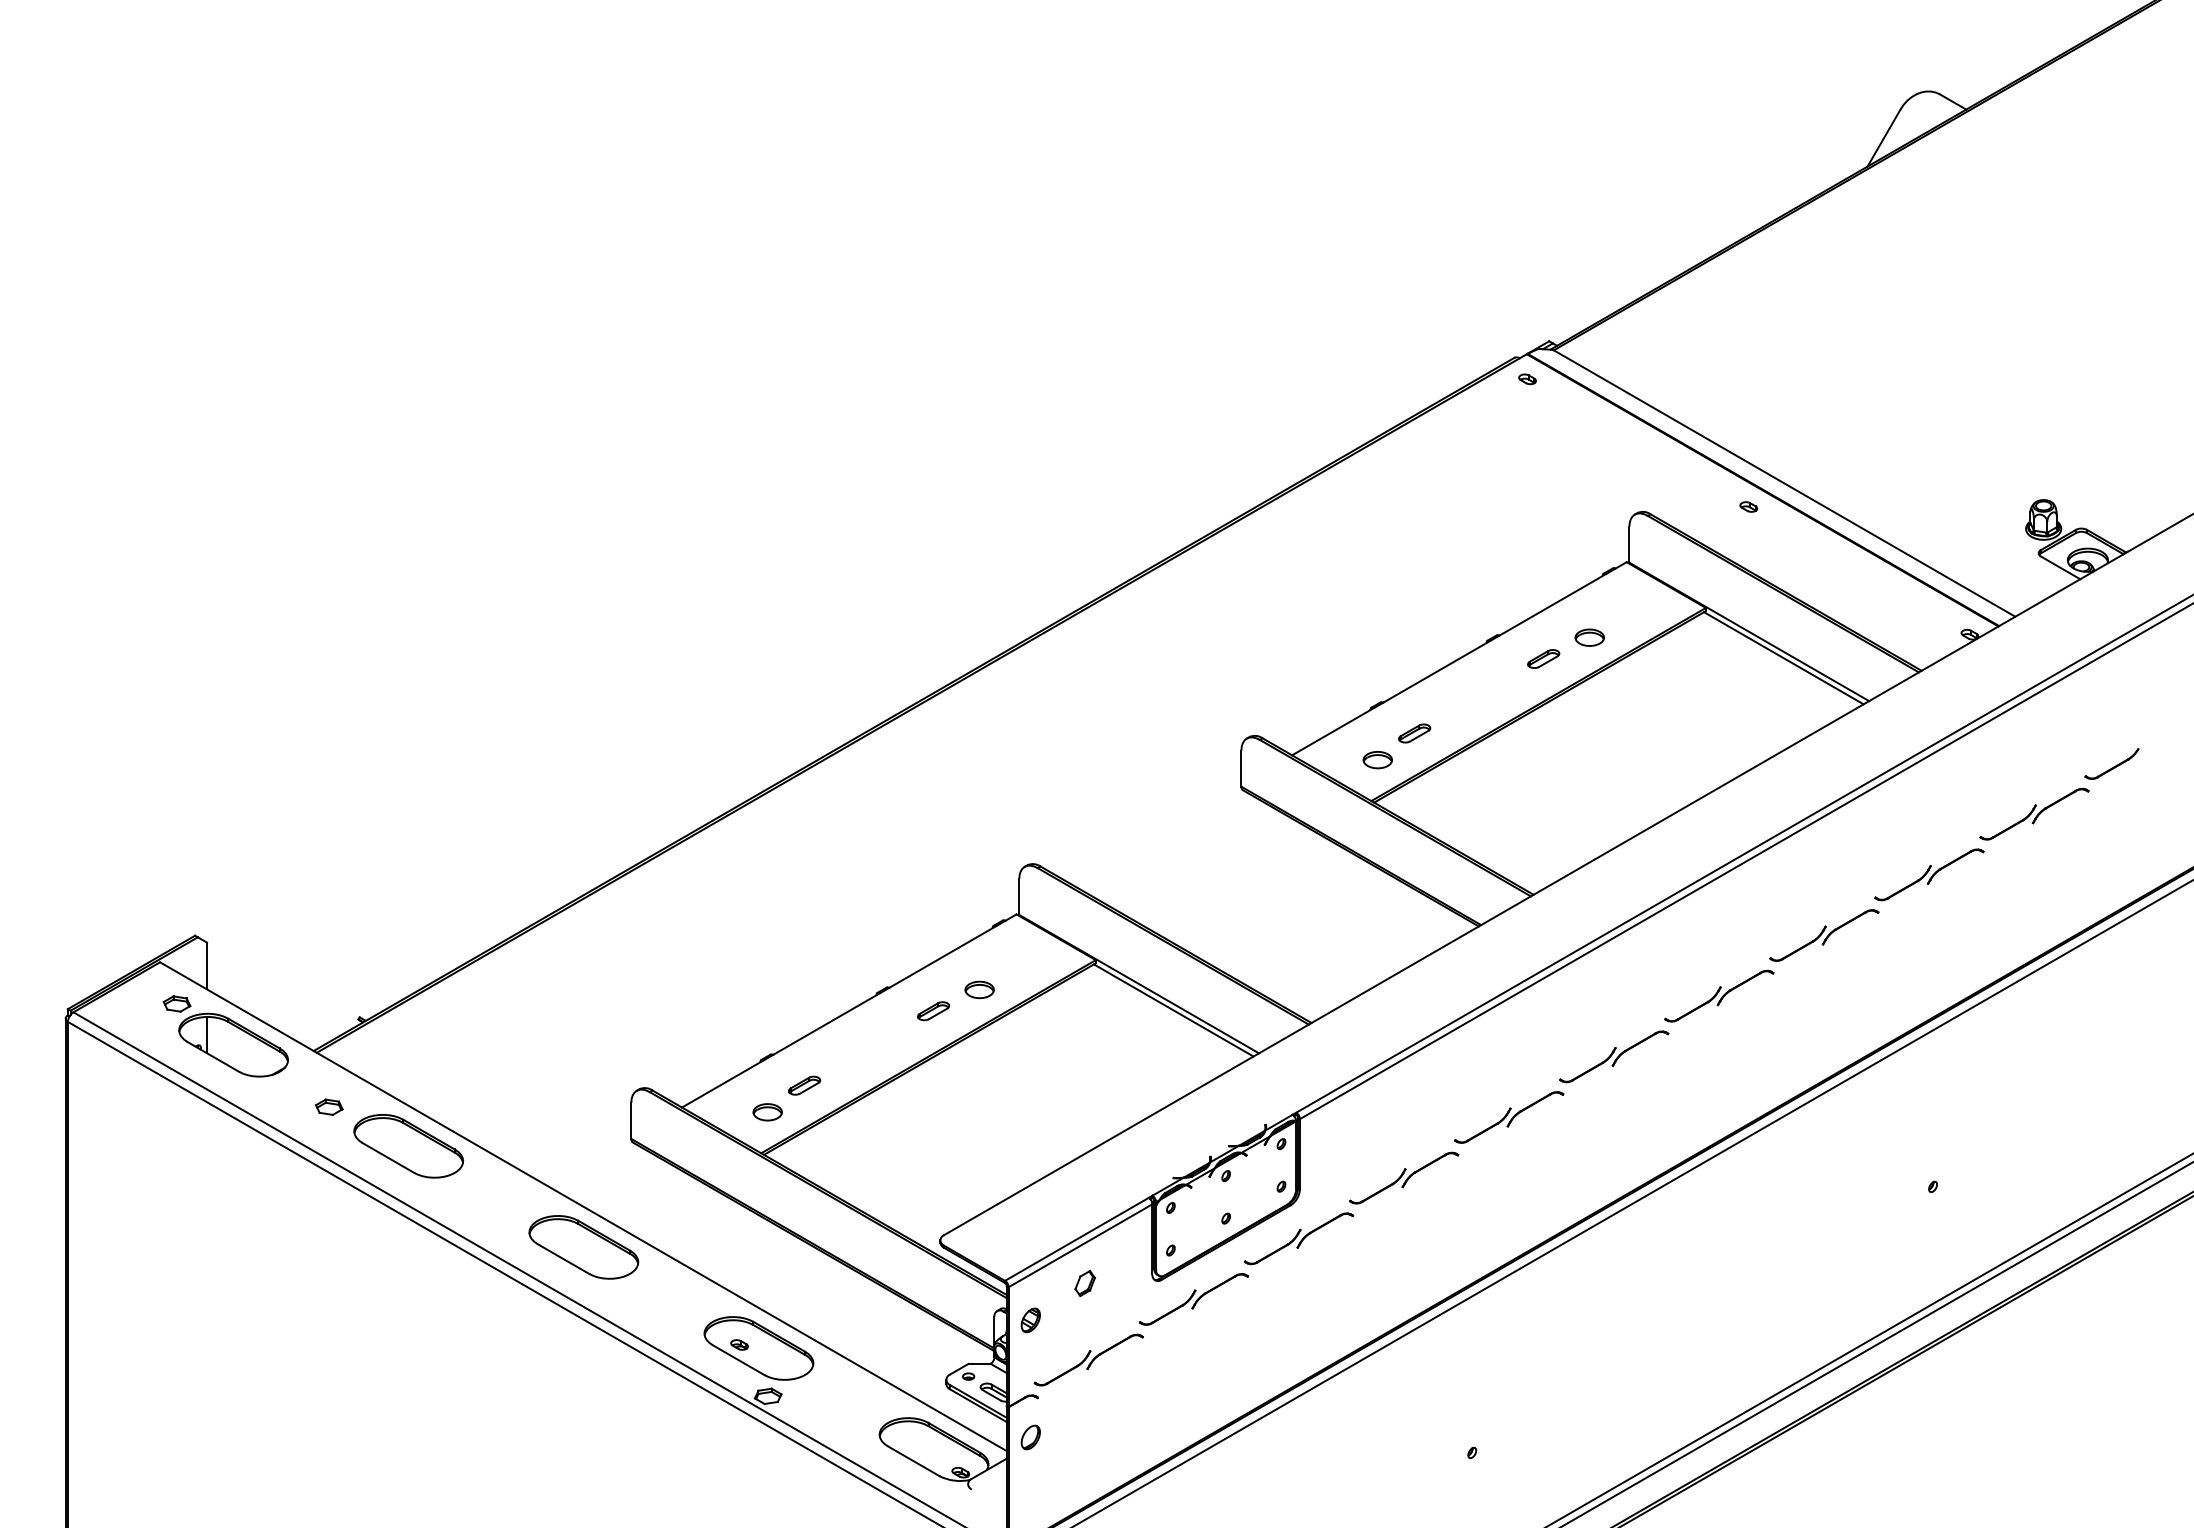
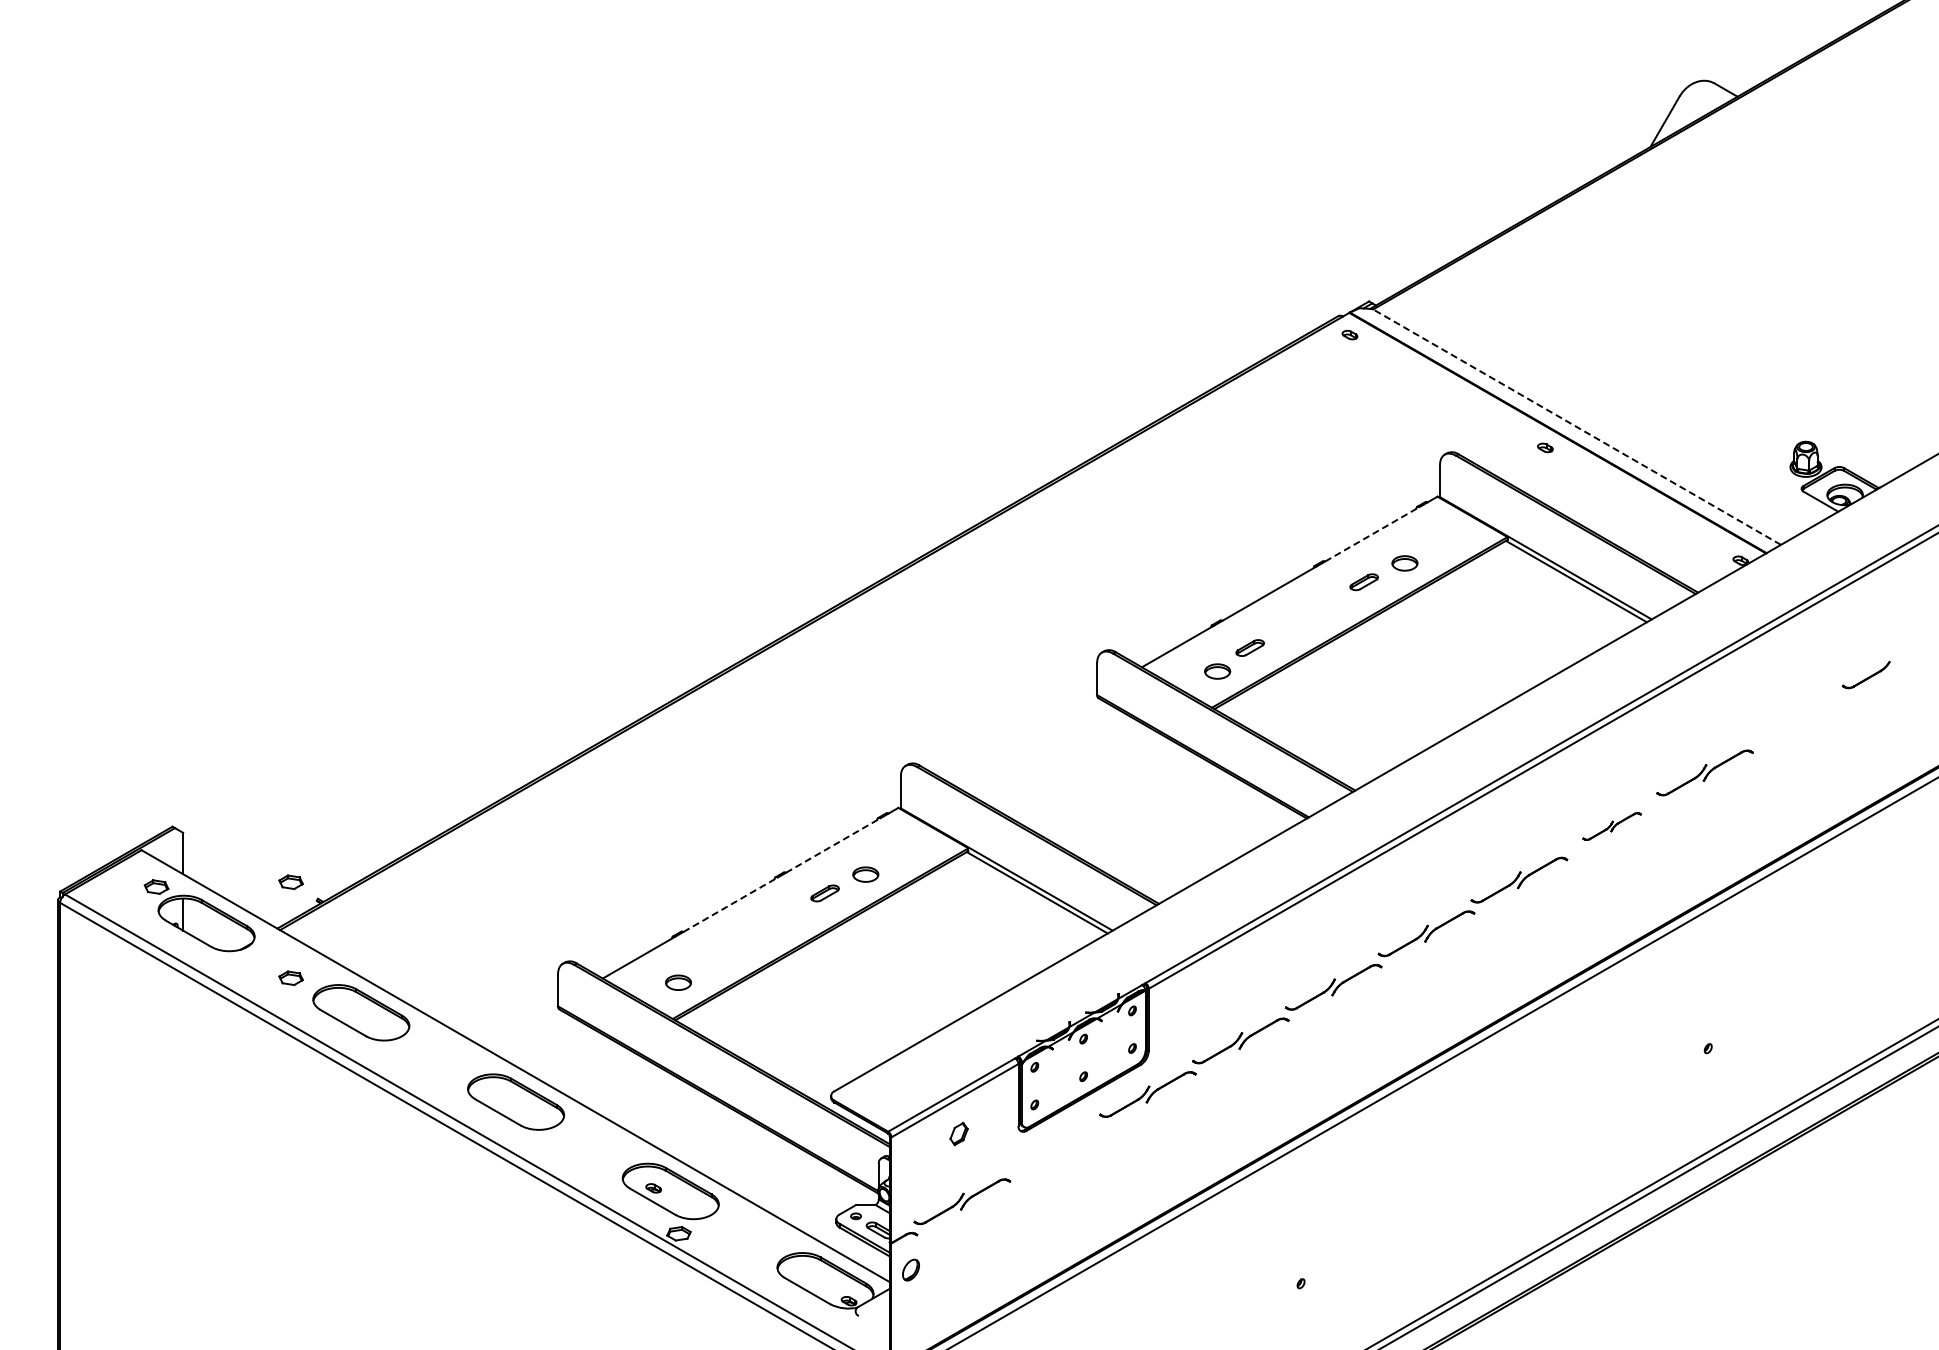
line: (1783, 482) -> (1576, 426), solid -> dashed
line: (1553, 604) -> (1372, 534), solid -> dashed
part: (2034, 814) -> (1797, 719), removed
part: (1823, 935) -> (1611, 826), size x0.6
line: (943, 956) -> (833, 845), solid -> dashed
part: (328, 998) -> (290, 882), added
line: (826, 1023) -> (730, 904), solid -> dashed
part: (803, 1085) -> (710, 959), removed
part: (1193, 1298) -> (1054, 1147), removed
part: (1030, 1320) -> (910, 1166), removed

